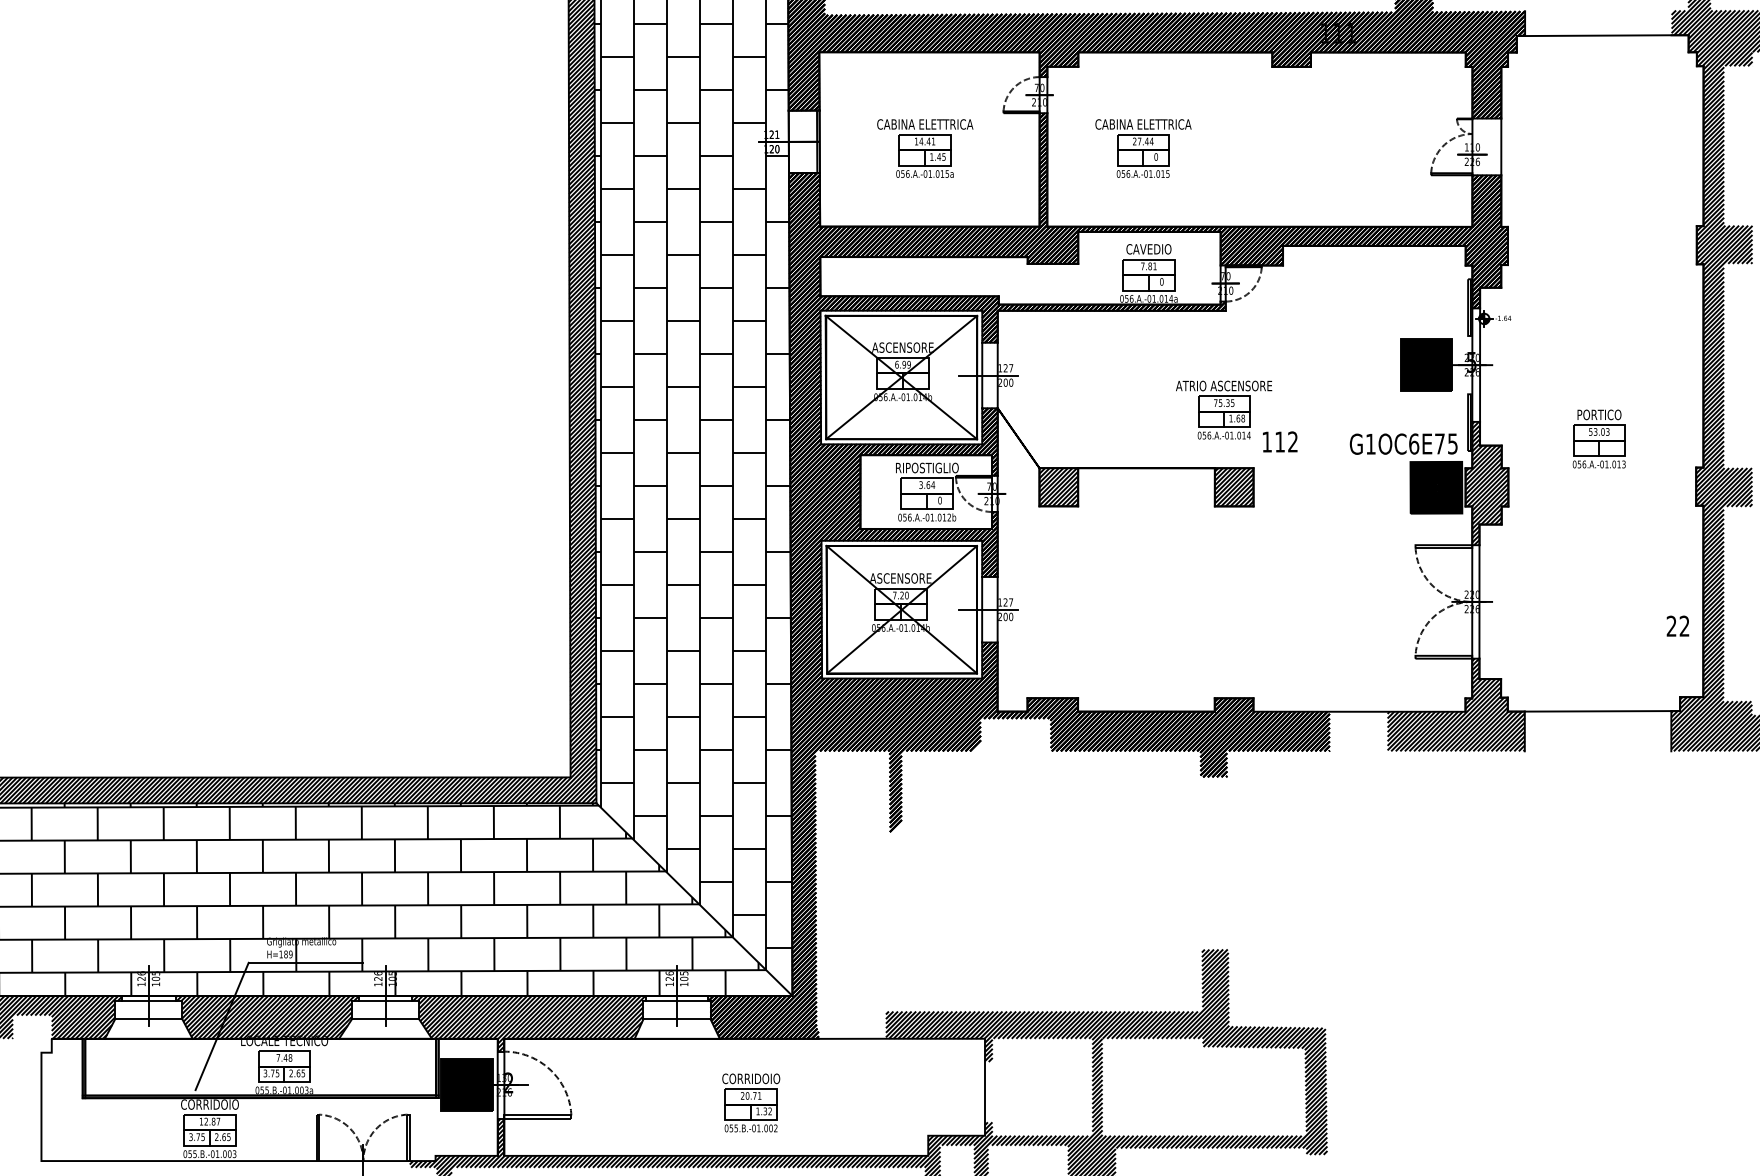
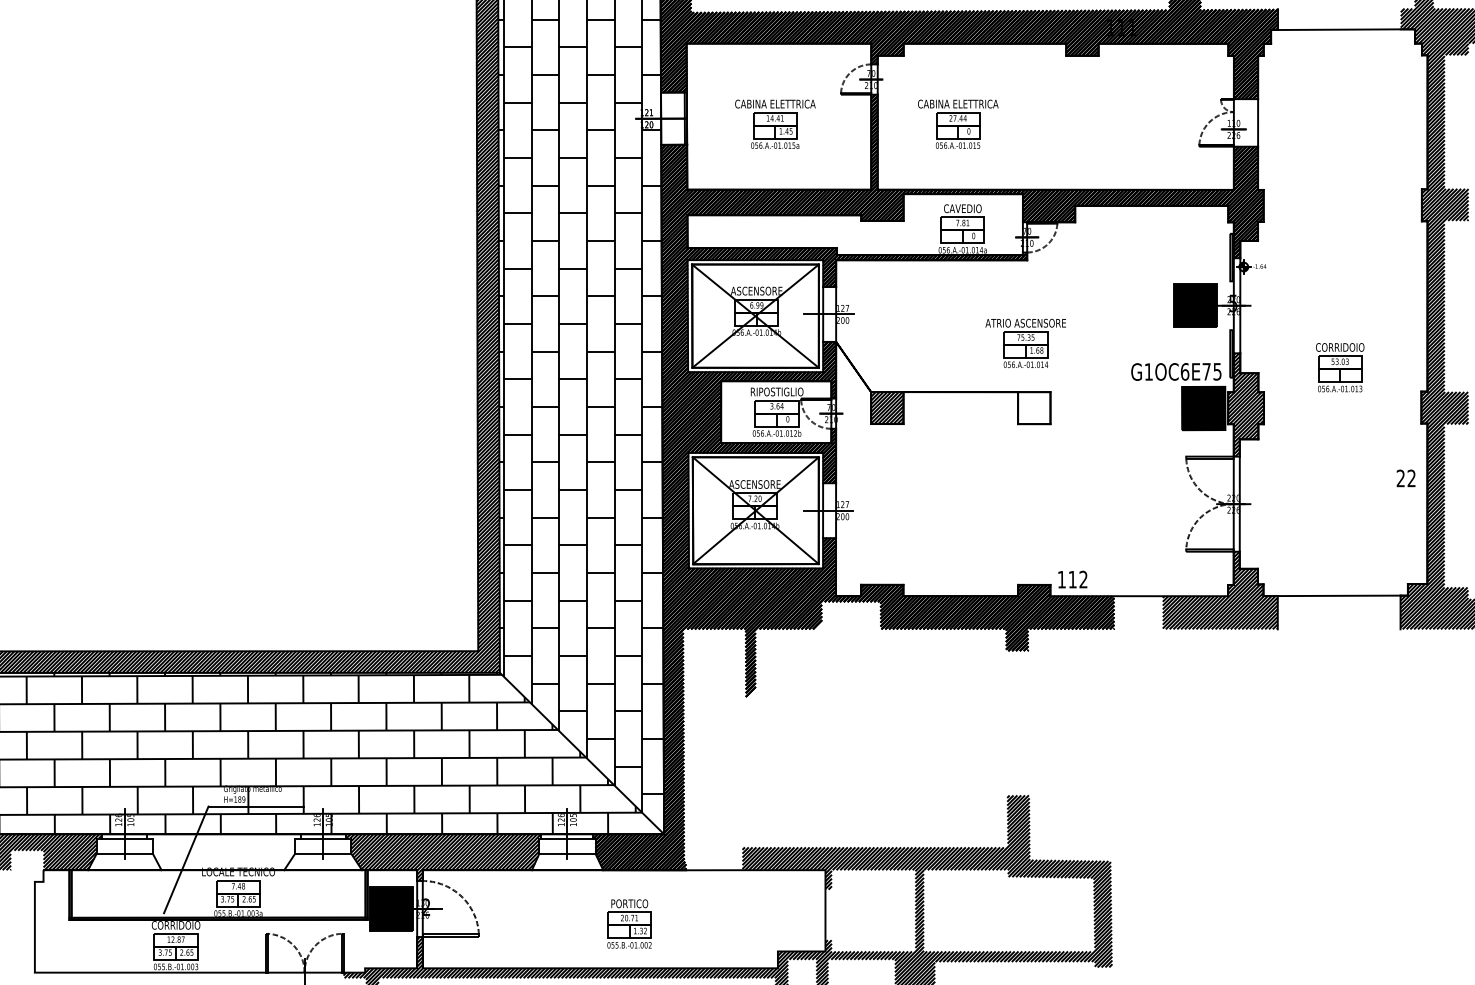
text: (1599, 414) -> (1340, 347), PORTICO -> CORRIDOIO
text: (1280, 441) -> (1073, 579), moved
hatch: (1233, 487) -> (1033, 408), removed
text: (1677, 625) -> (1405, 477), moved
hatch: (266, 1016) -> (223, 851), removed
text: (751, 1078) -> (629, 903), CORRIDOIO -> PORTICO

